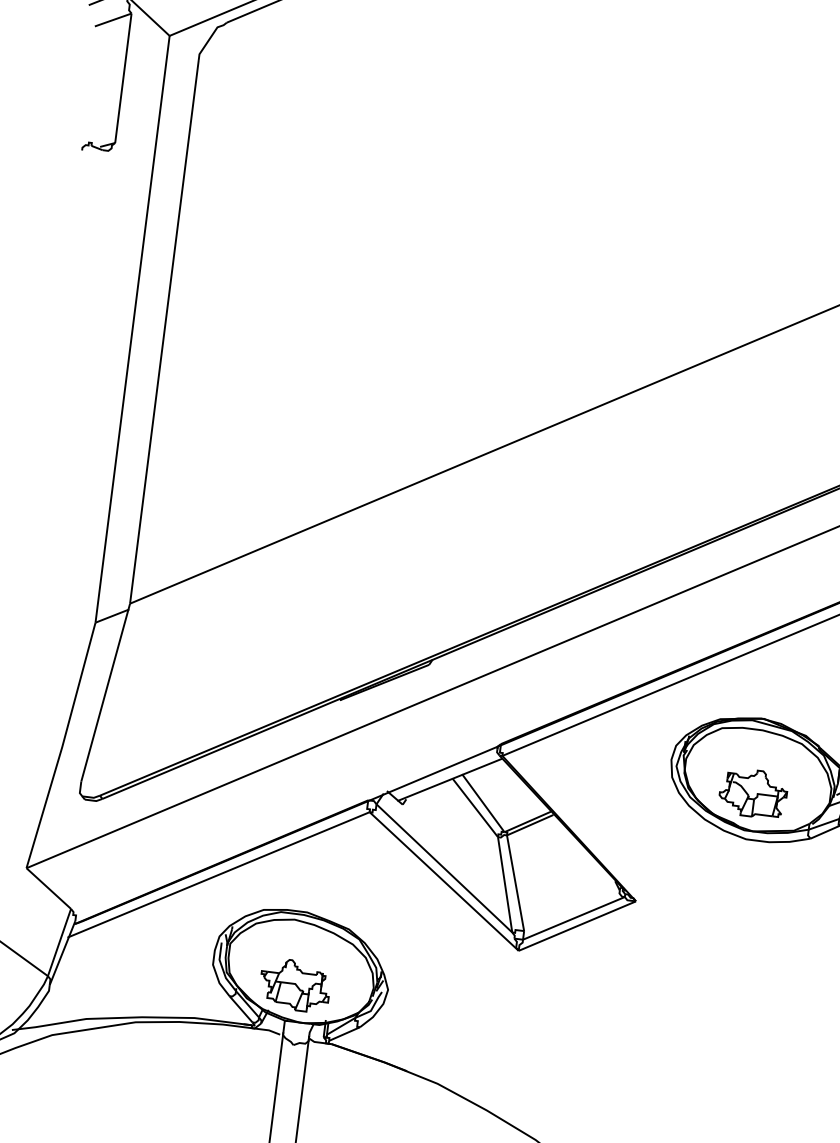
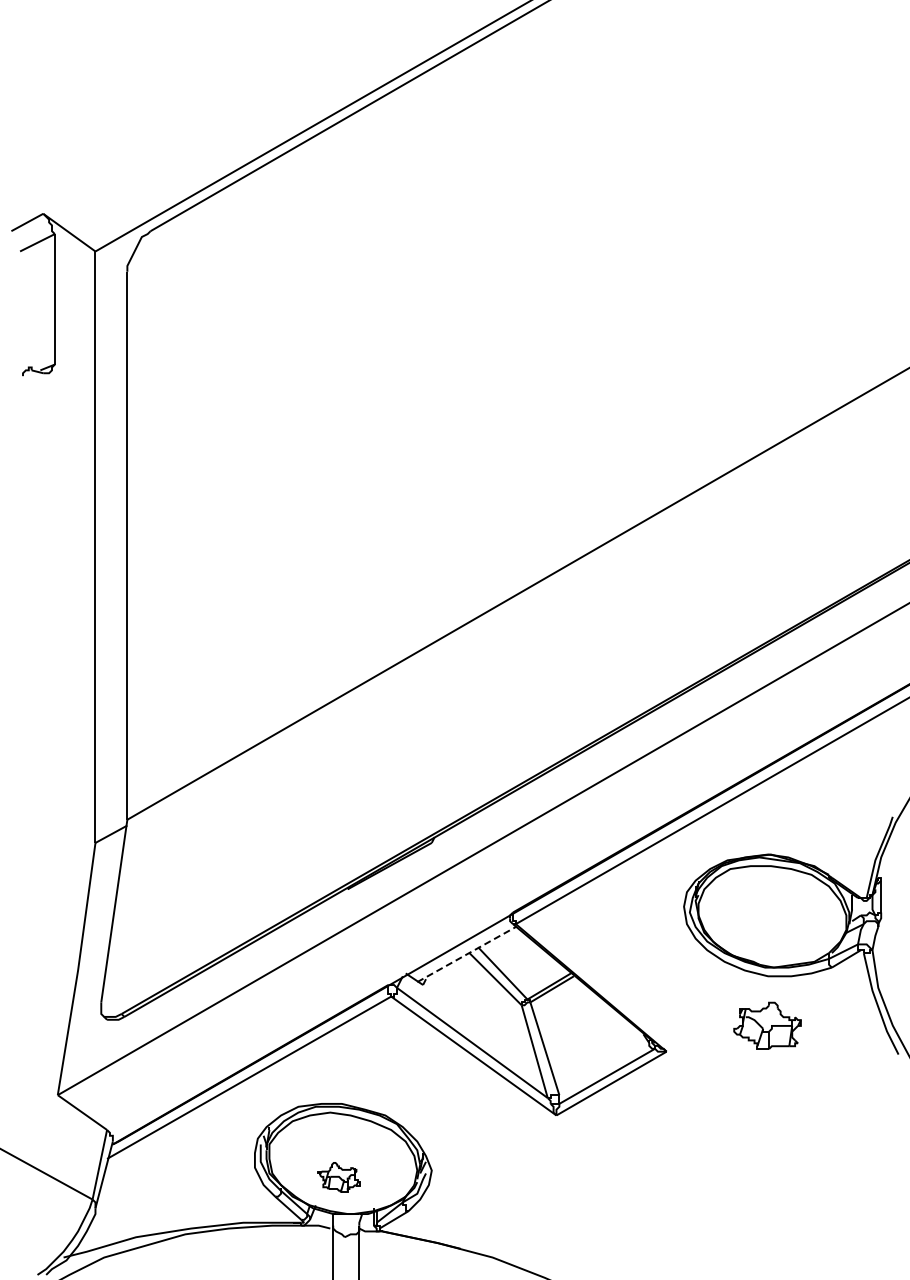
line: (450, 780) -> (467, 954), solid -> dashed
part: (753, 793) -> (767, 1025), moved
part: (294, 985) -> (338, 1177), size x0.6

